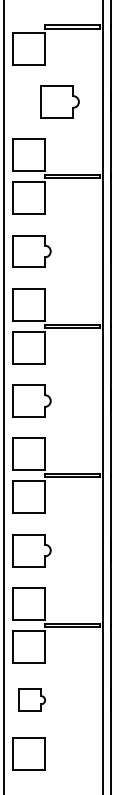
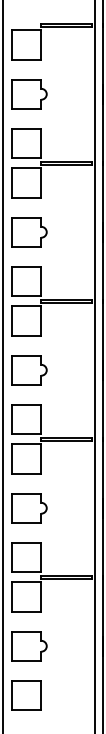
part: (60, 102) -> (29, 94), moved
part: (32, 700) -> (29, 646), size x1.43

